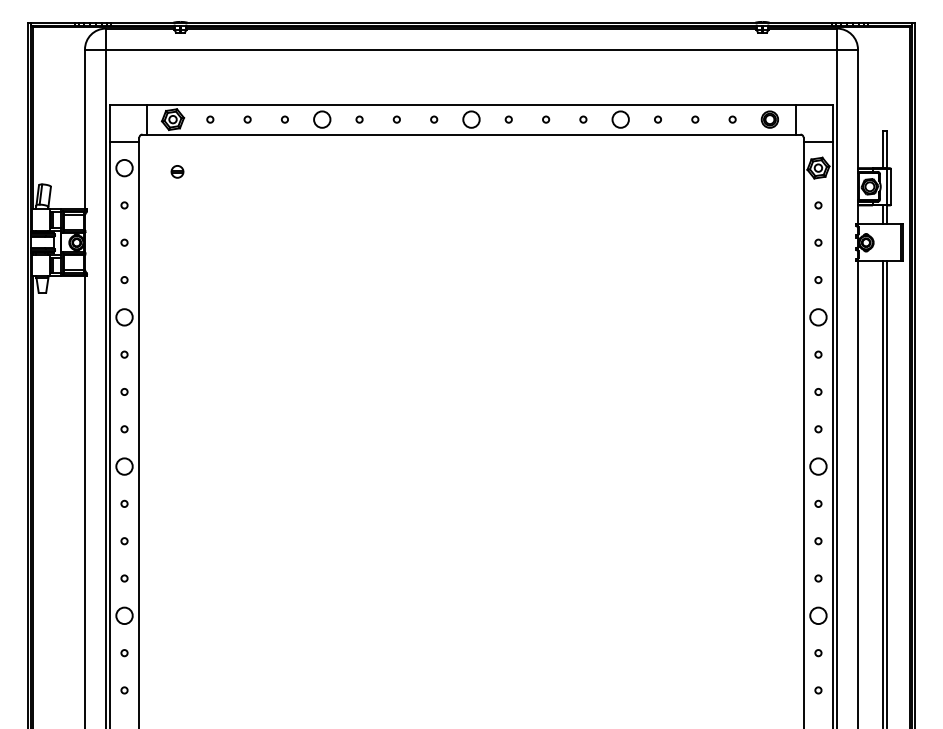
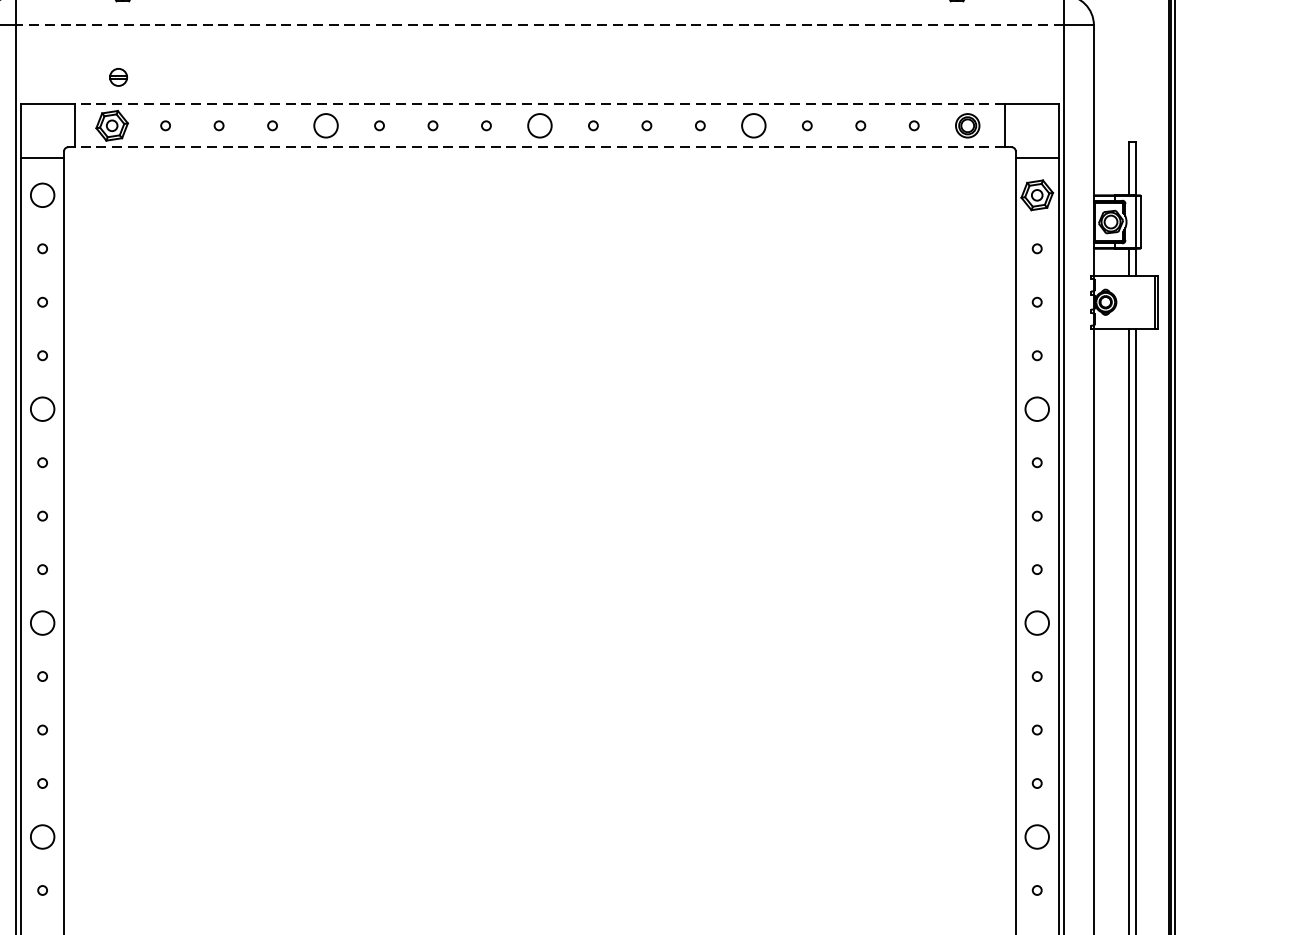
line: (471, 49) -> (539, 25), solid -> dashed
line: (471, 104) -> (539, 104), solid -> dashed
line: (471, 134) -> (539, 147), solid -> dashed
part: (177, 171) -> (118, 76), moved

